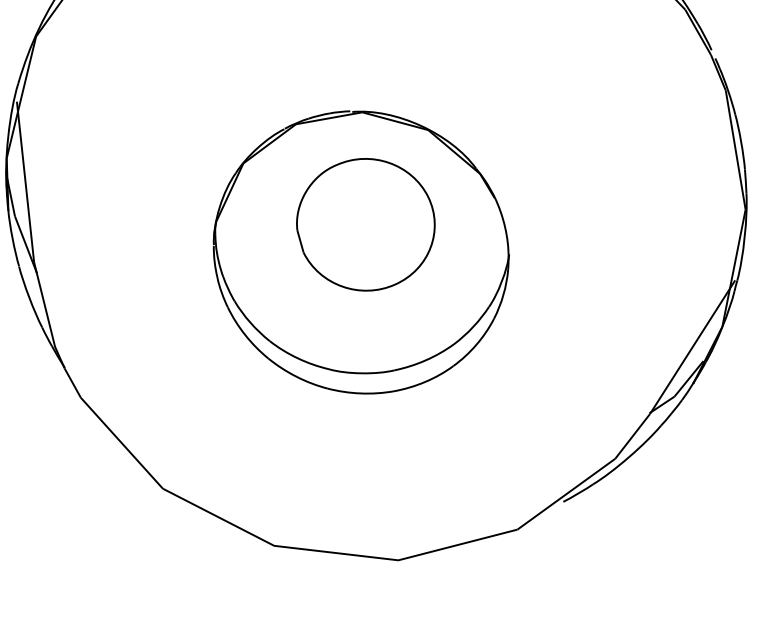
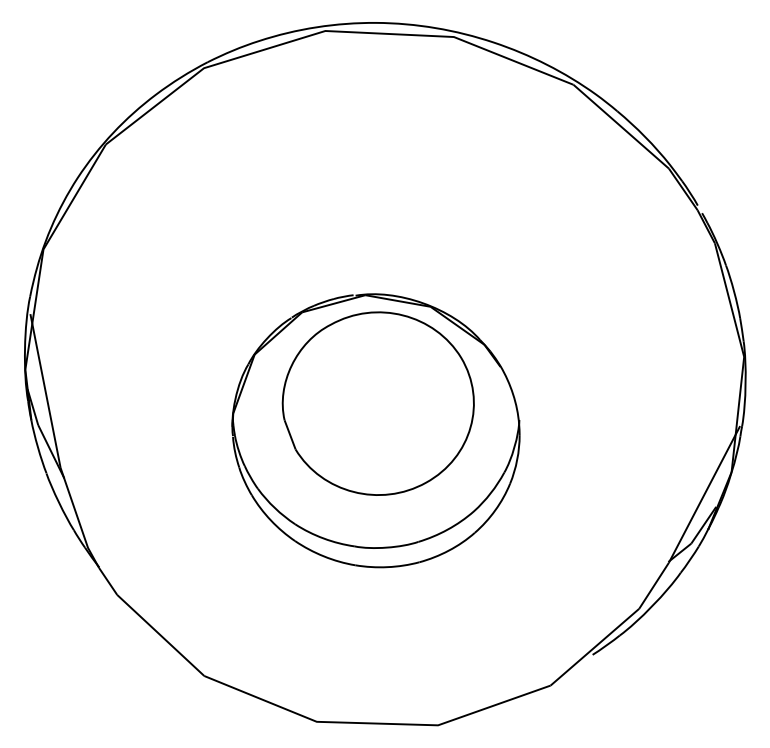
part: (365, 224) -> (377, 403), size x1.43

